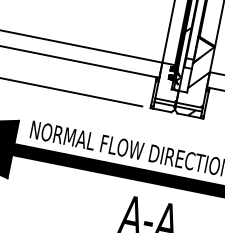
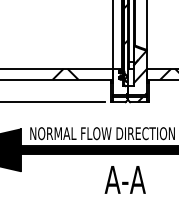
hatch: (96, 56) -> (65, 73), added

